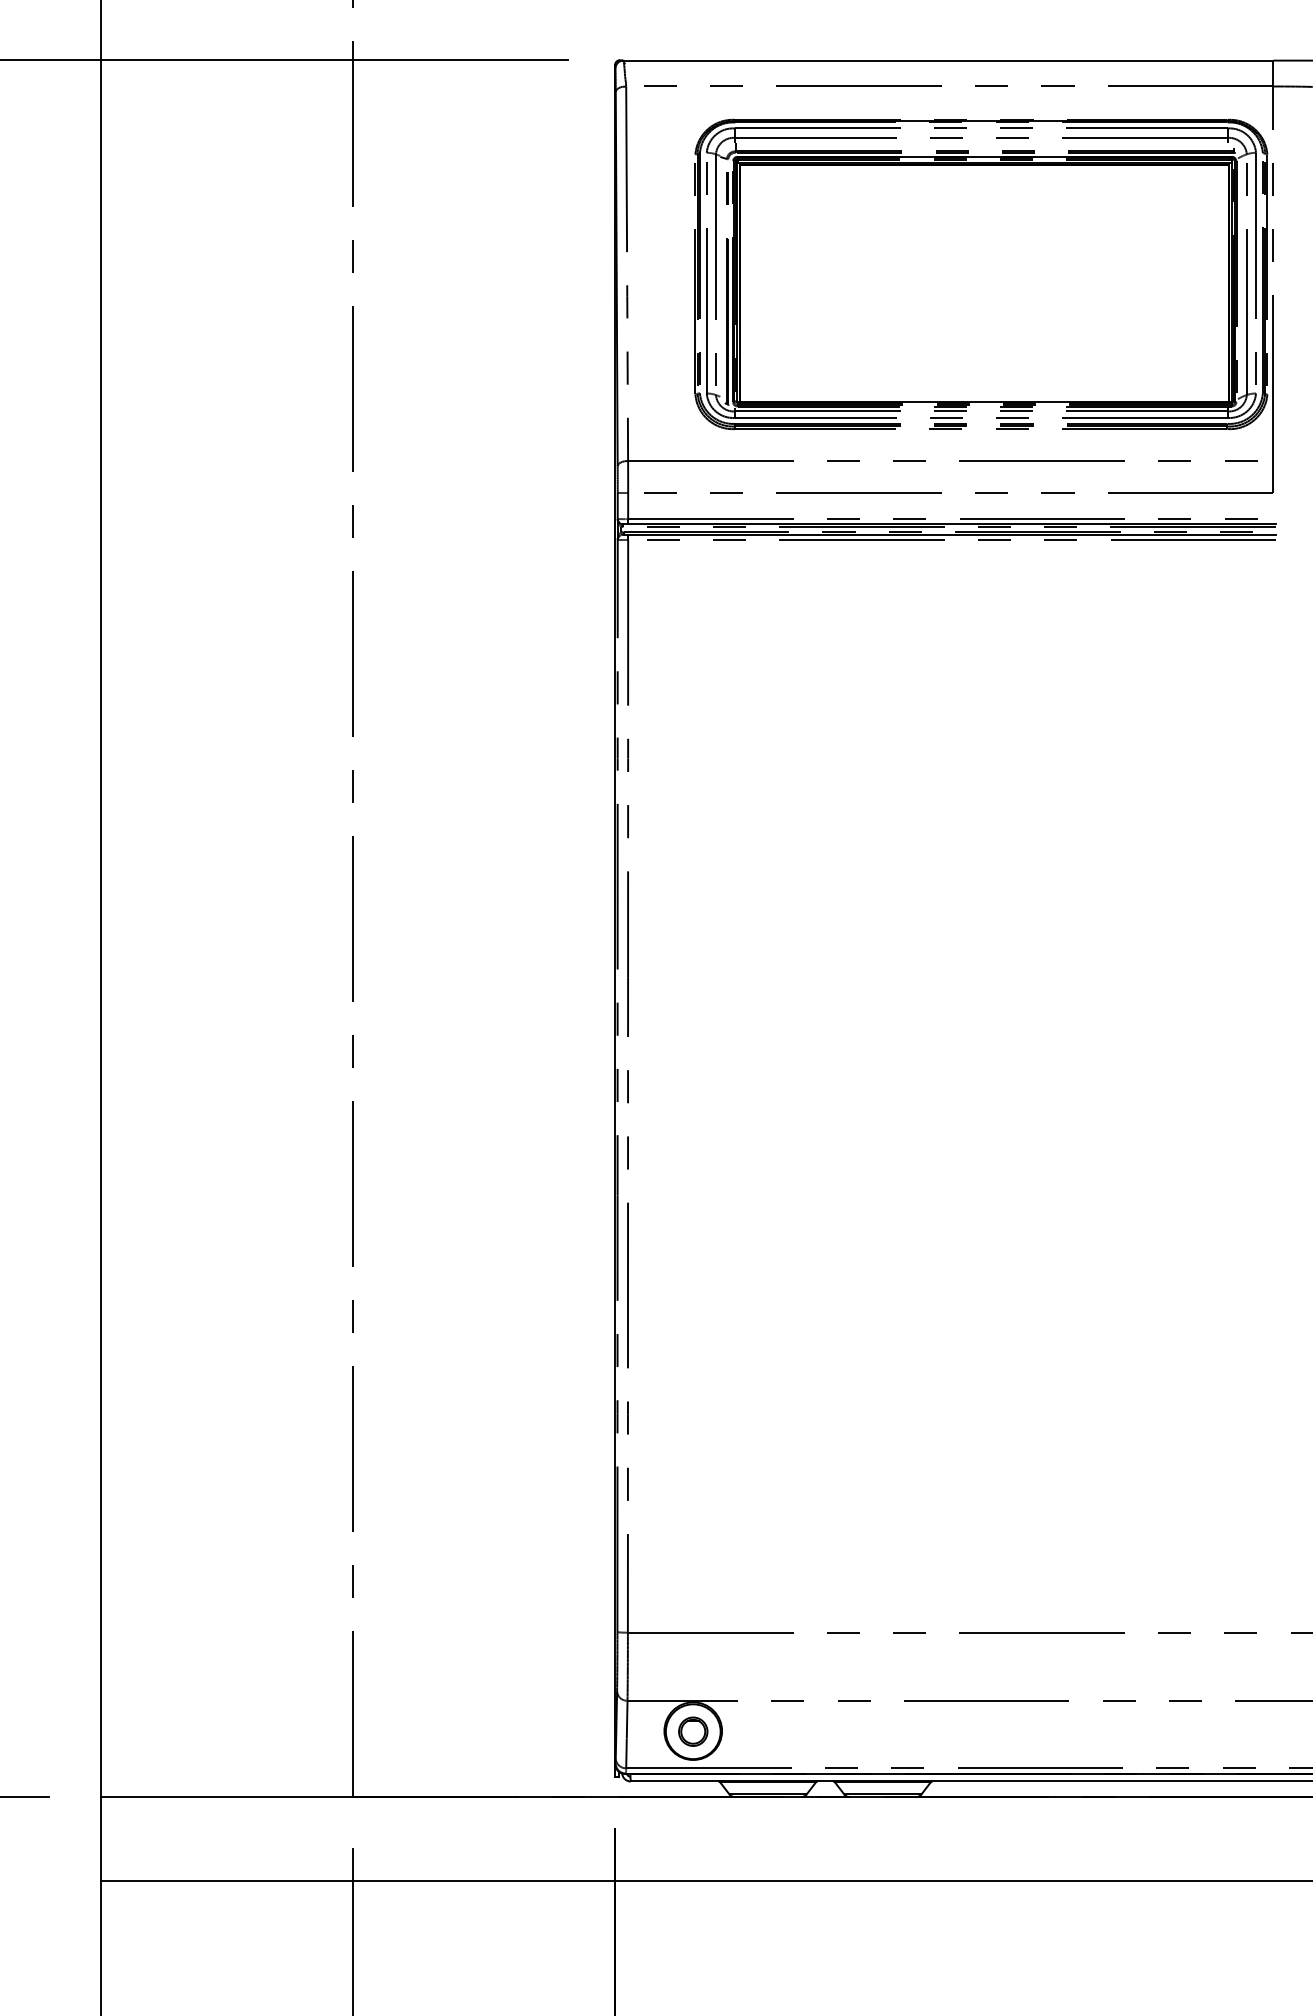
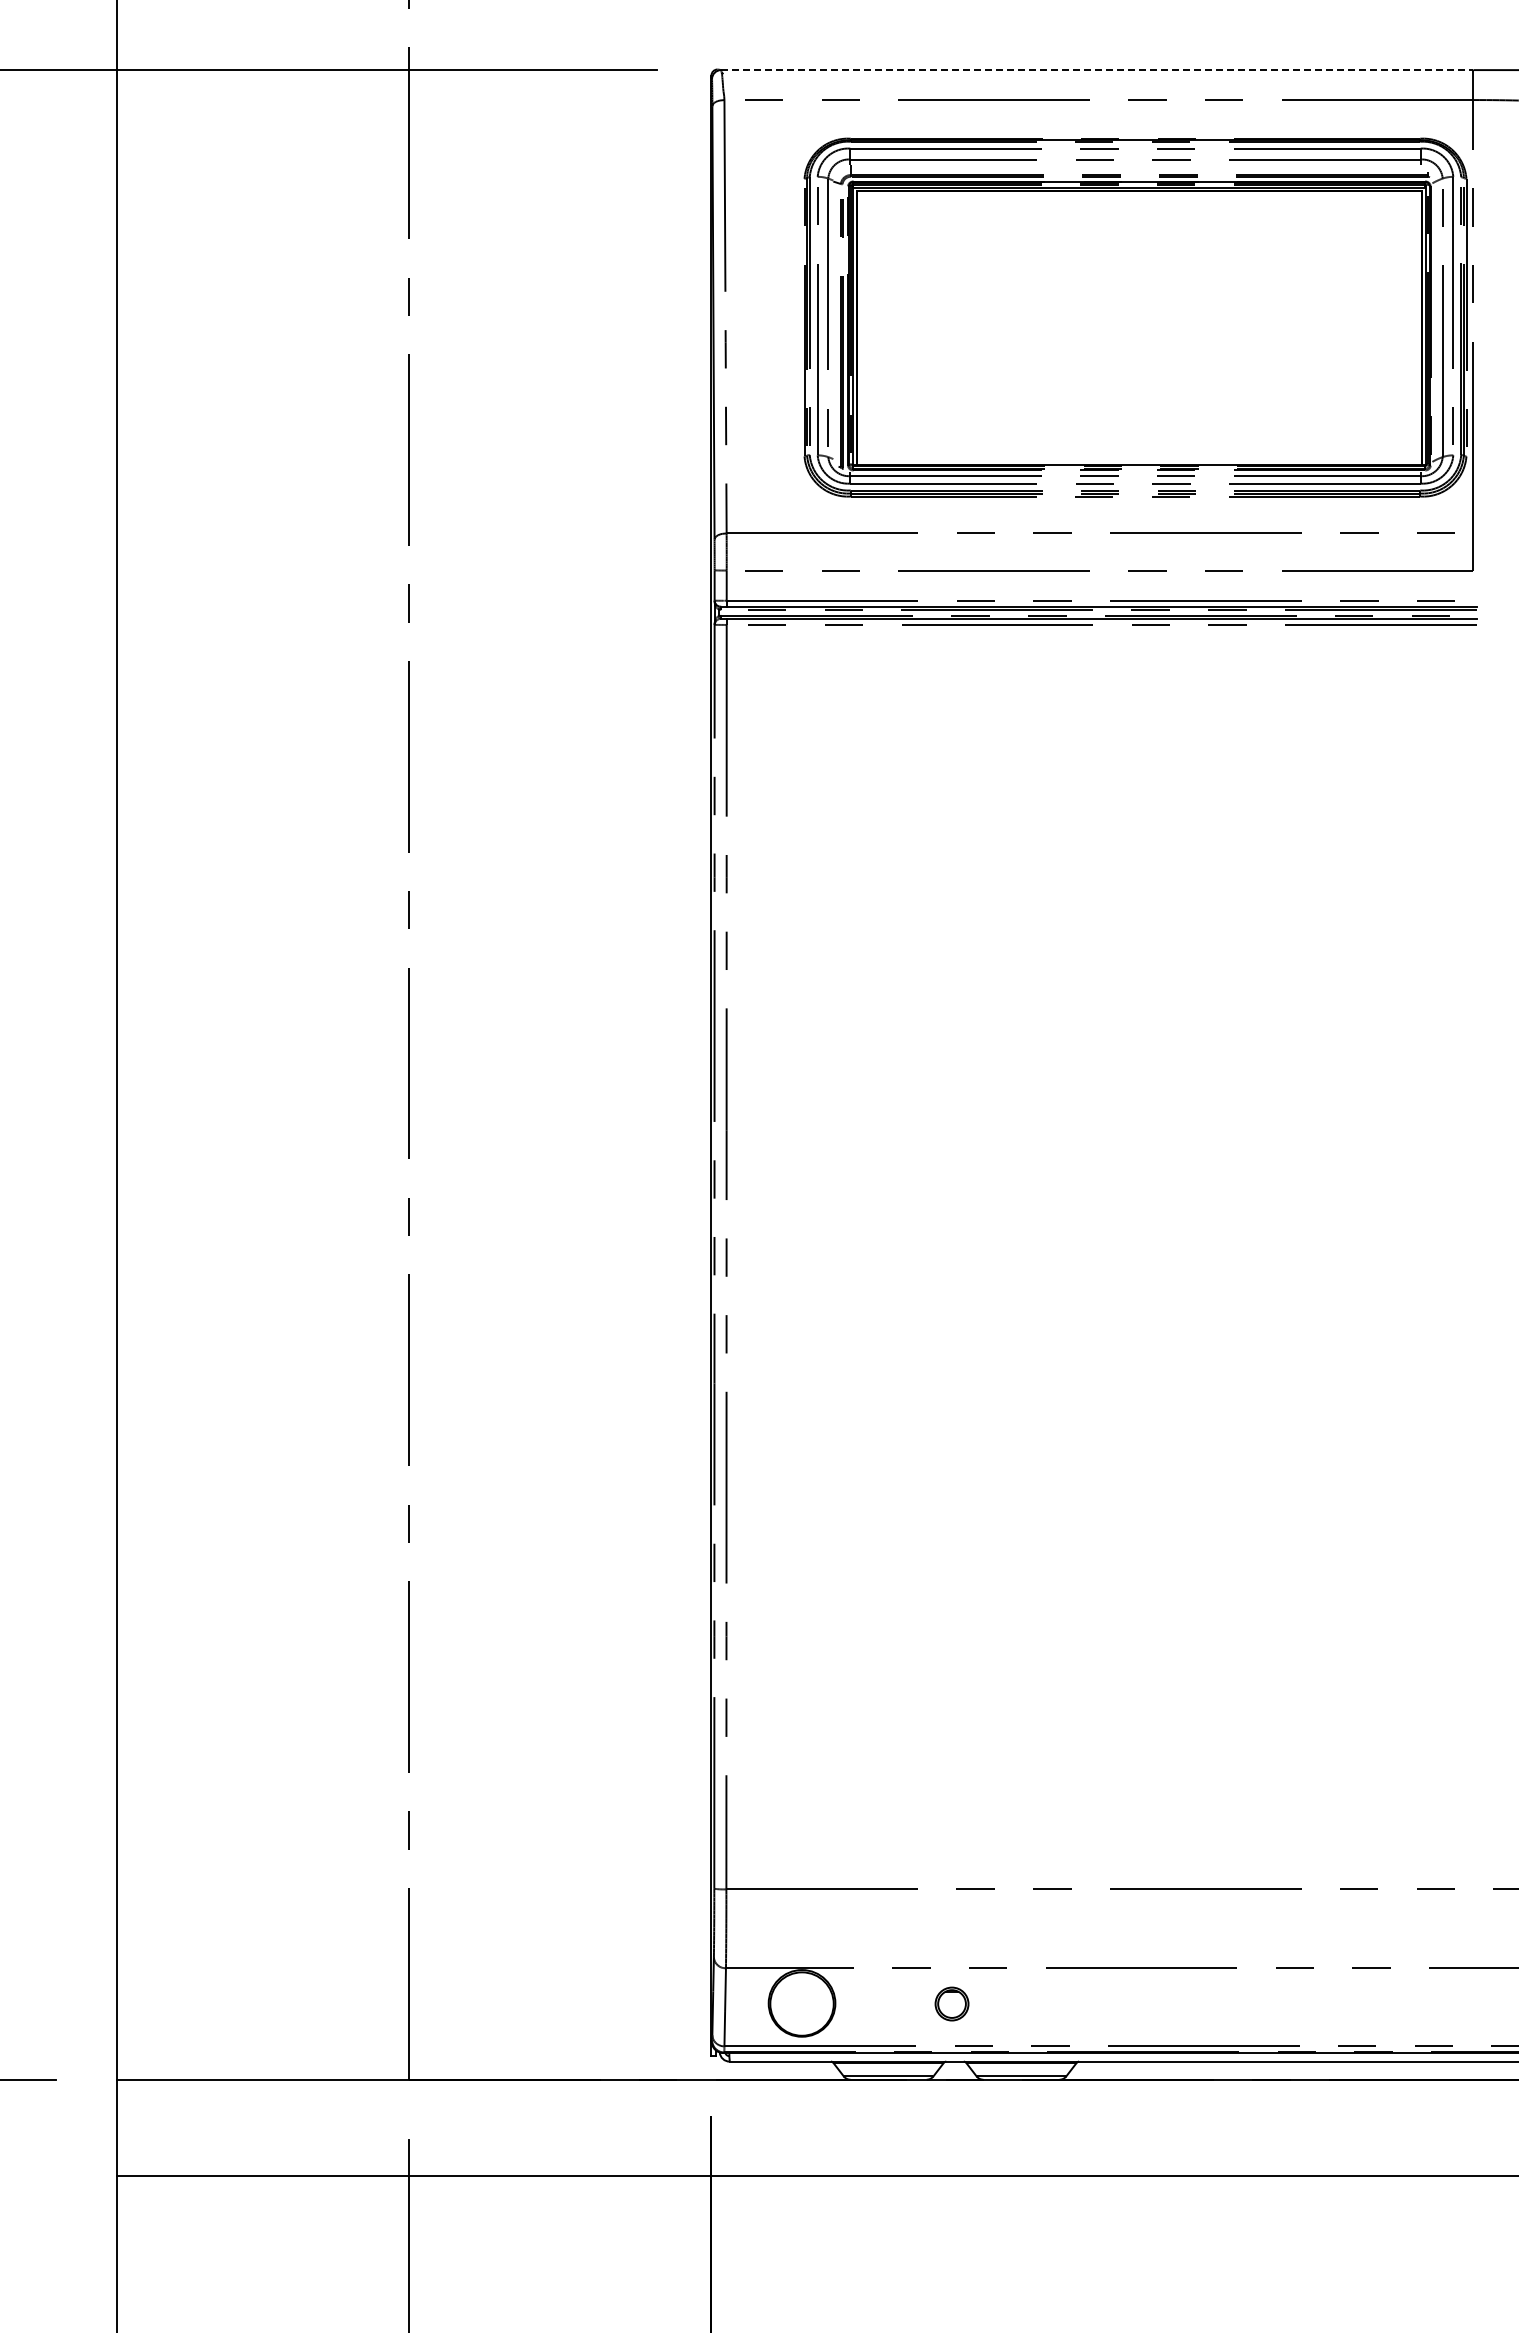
line: (948, 60) -> (1097, 70), solid -> dashed
part: (692, 1731) -> (951, 2003), moved

